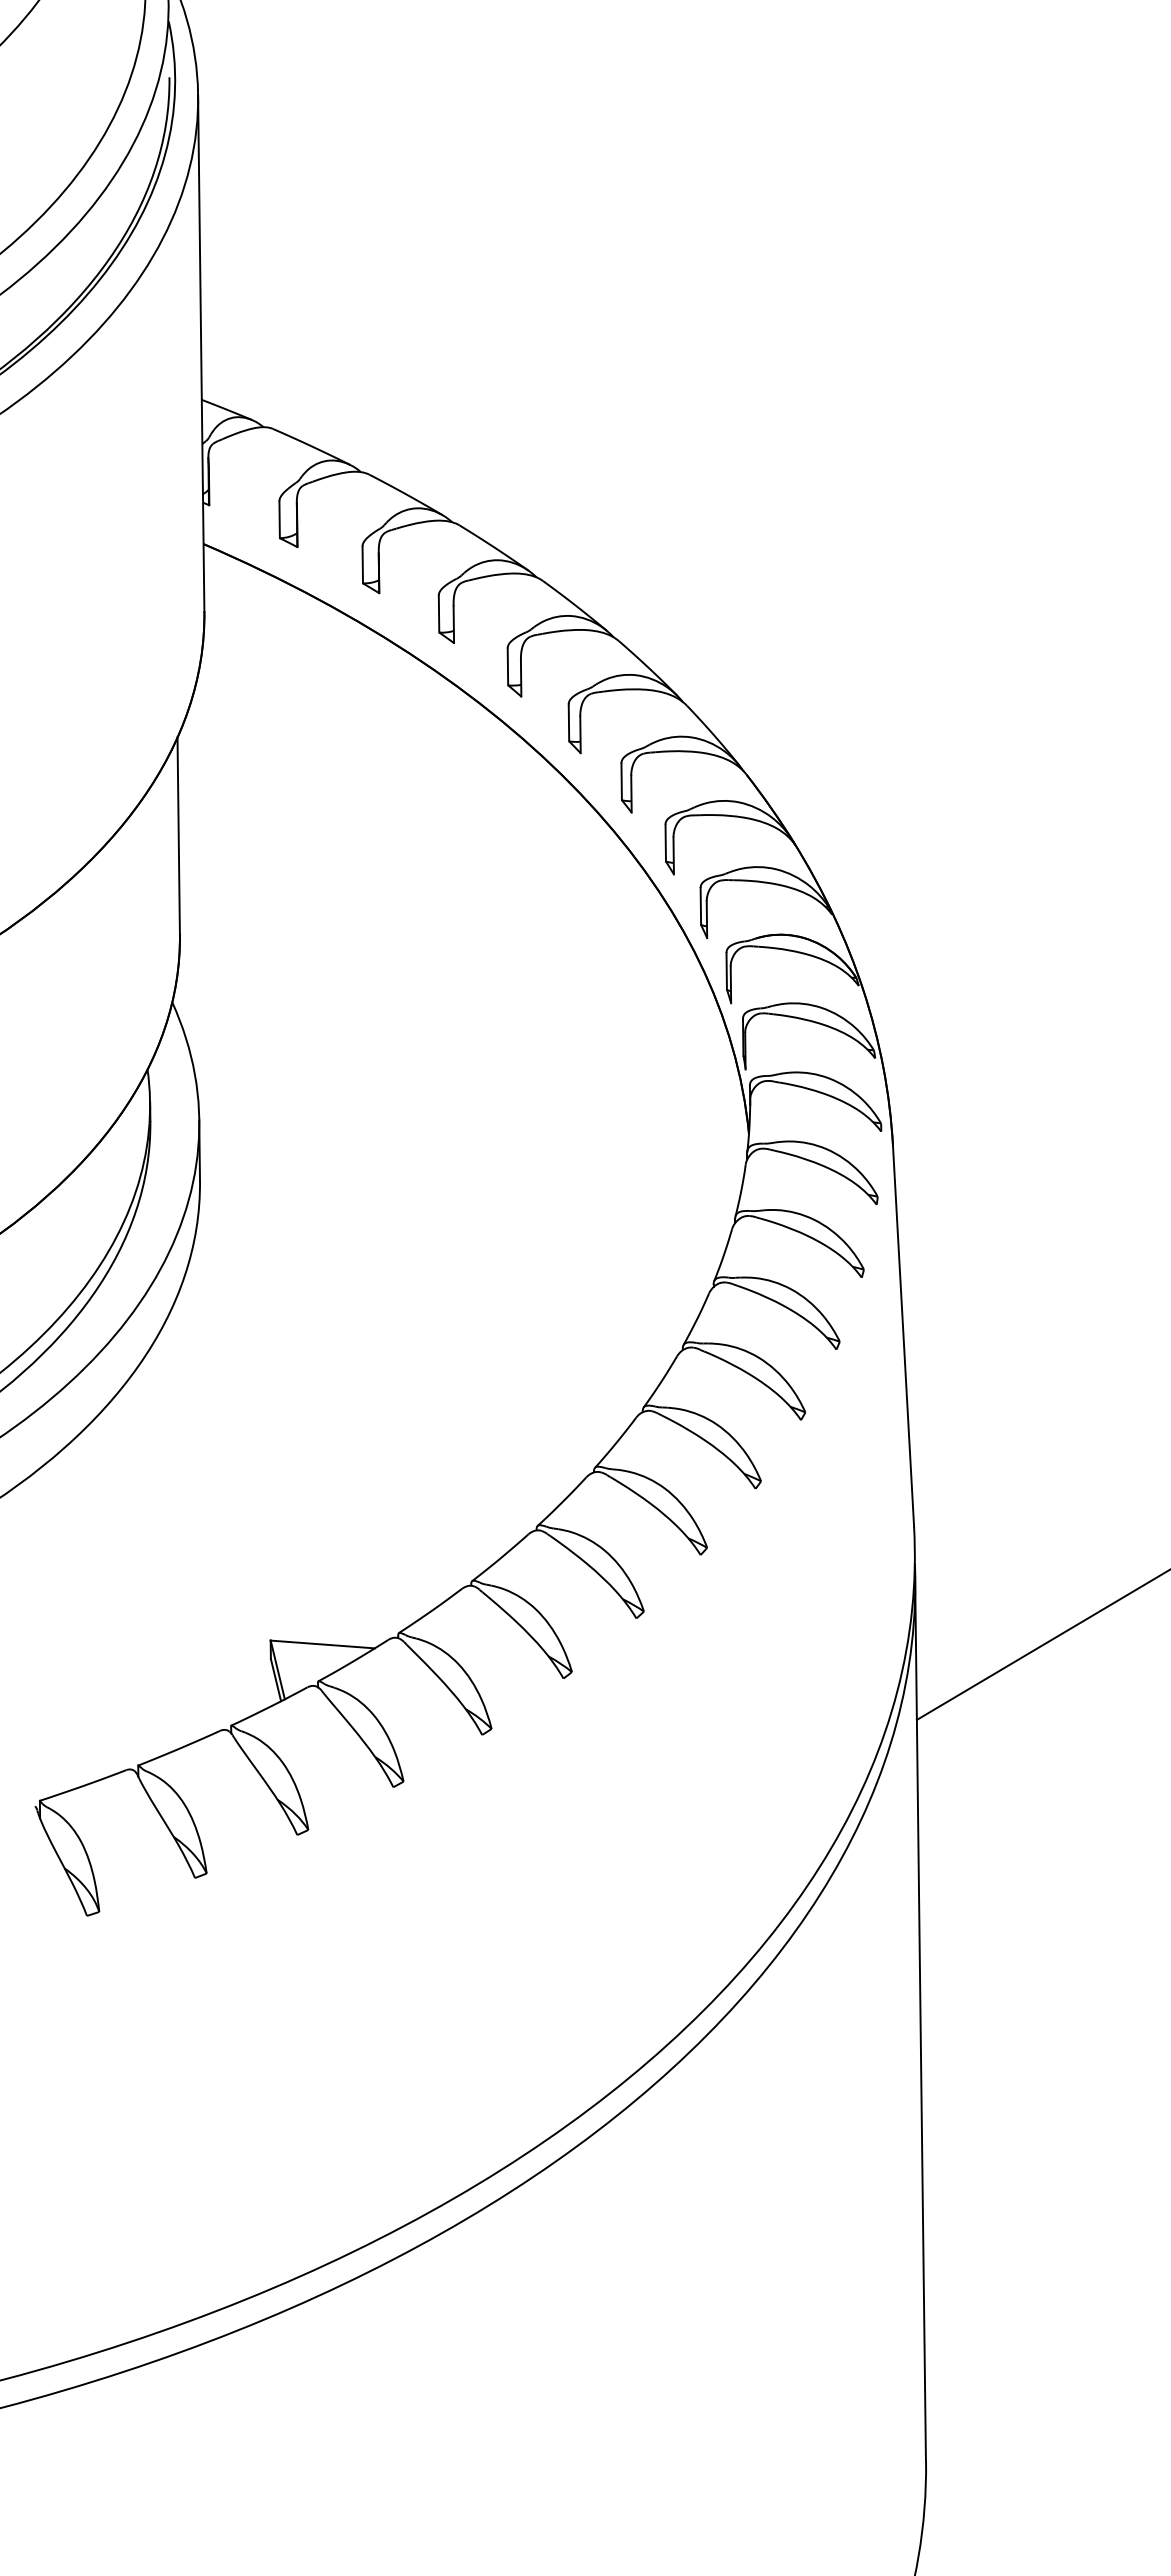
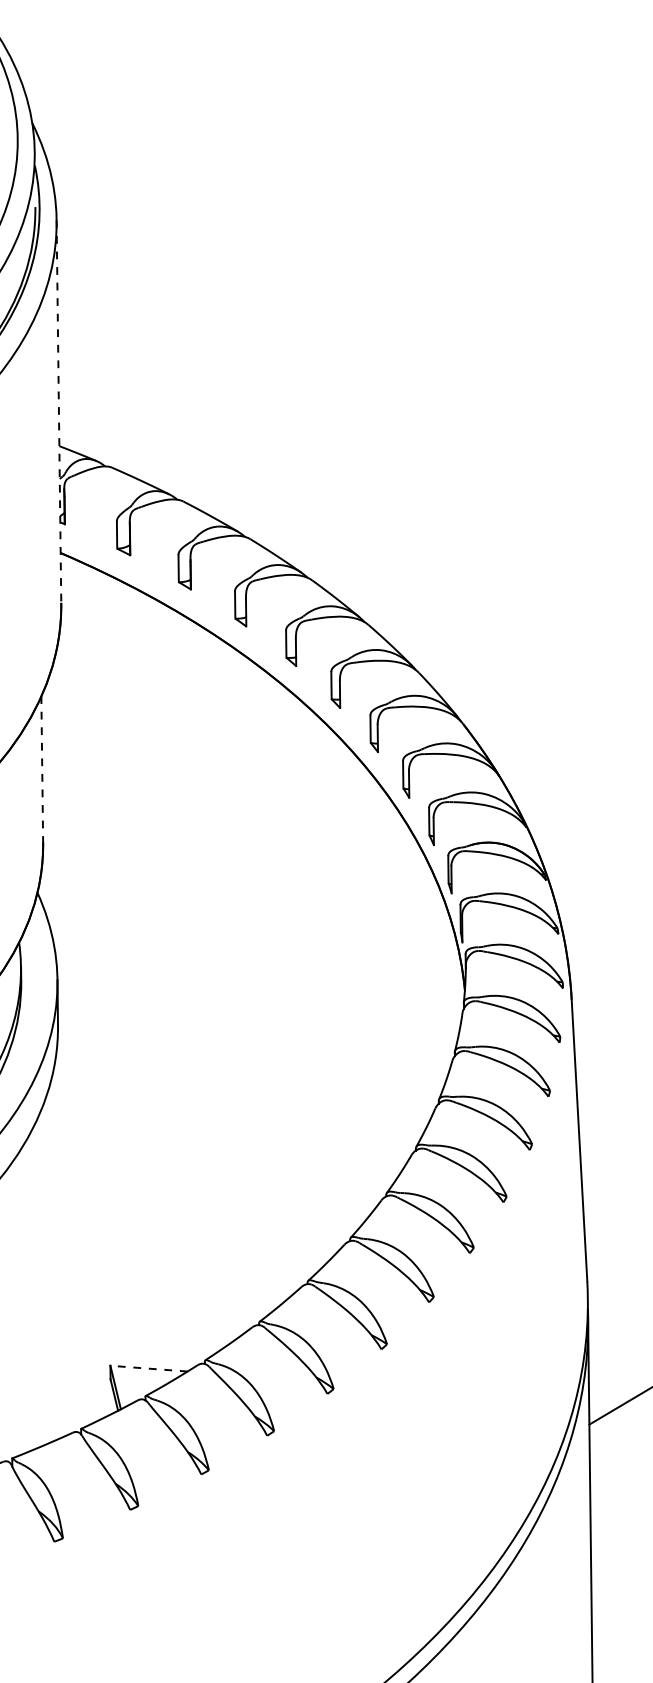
line: (201, 353) -> (59, 411), solid -> dashed
line: (178, 836) -> (42, 769), solid -> dashed
line: (322, 1644) -> (148, 1368), solid -> dashed

